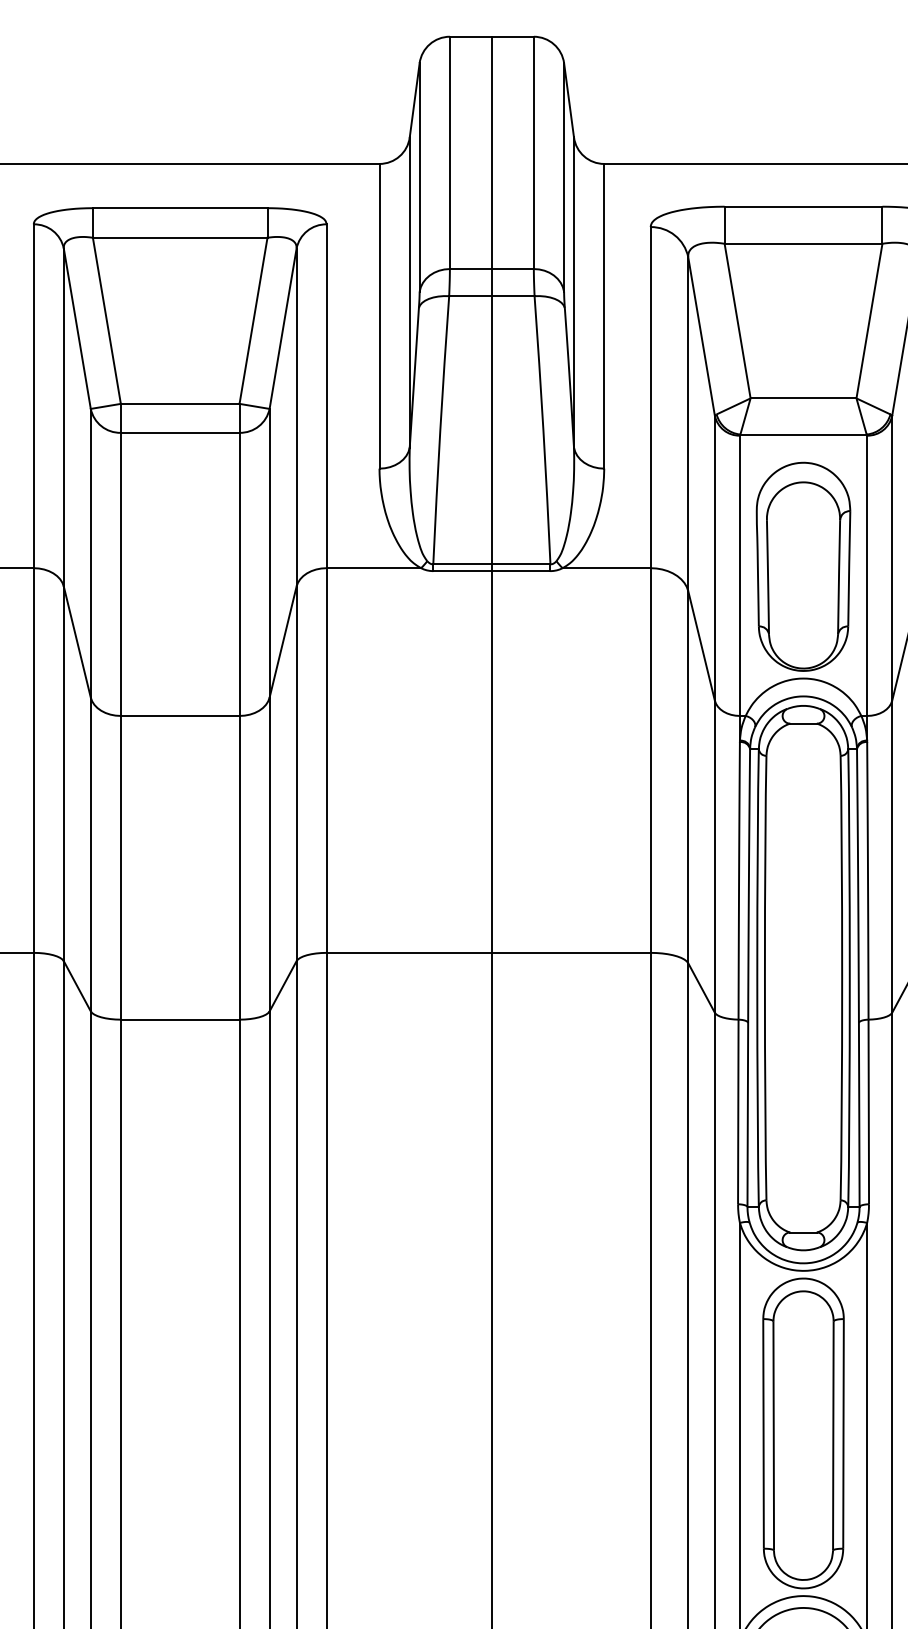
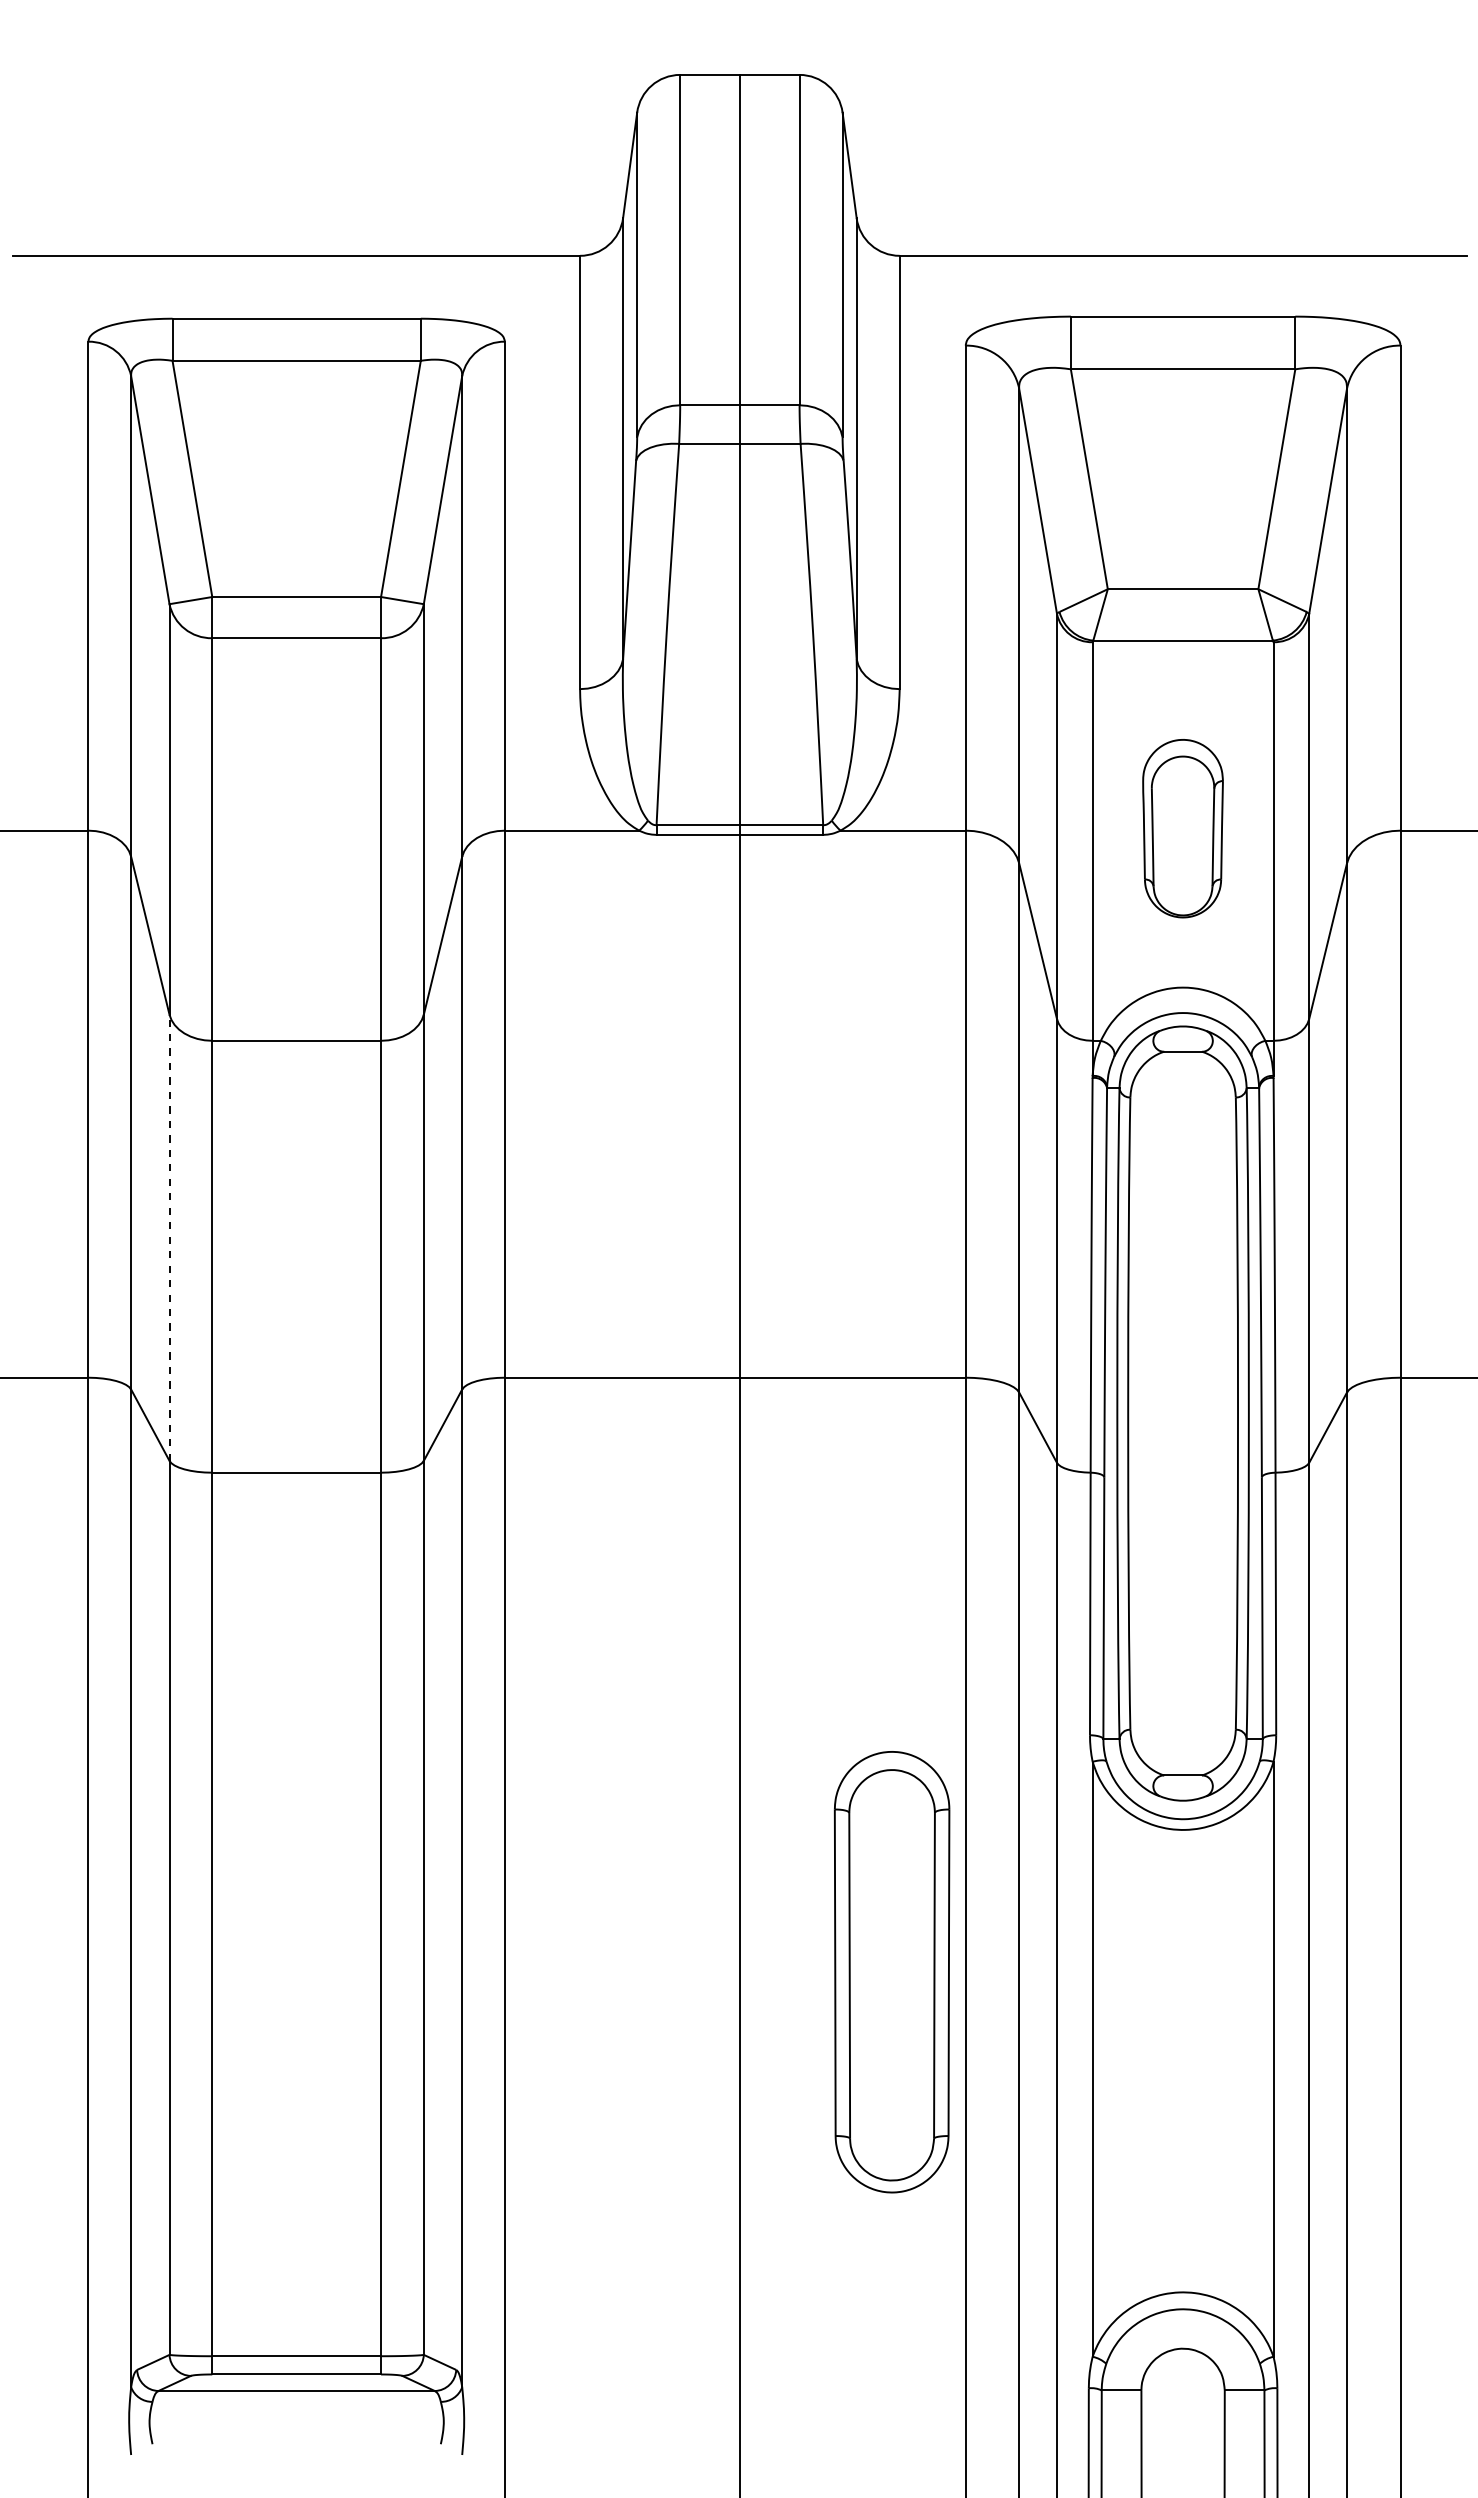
part: (803, 566) -> (1182, 828), size x0.6
line: (90, 854) -> (169, 1237), solid -> dashed
part: (803, 1433) -> (891, 1972), moved

